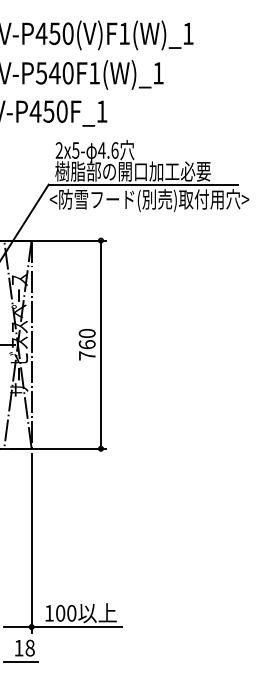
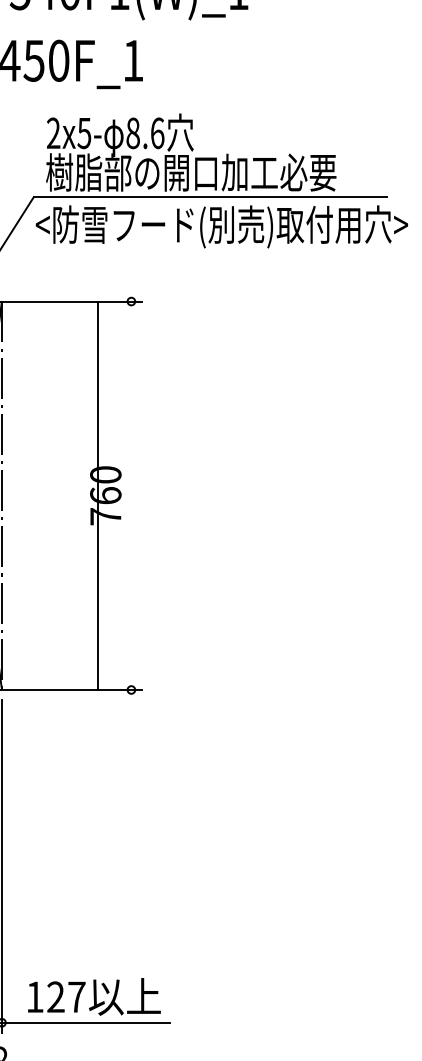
text: (101, 150) -> (132, 133), 4.6 -> 8.6
line: (100, 344) -> (96, 495), moved
text: (66, 612) -> (67, 995), 100 -> 127

